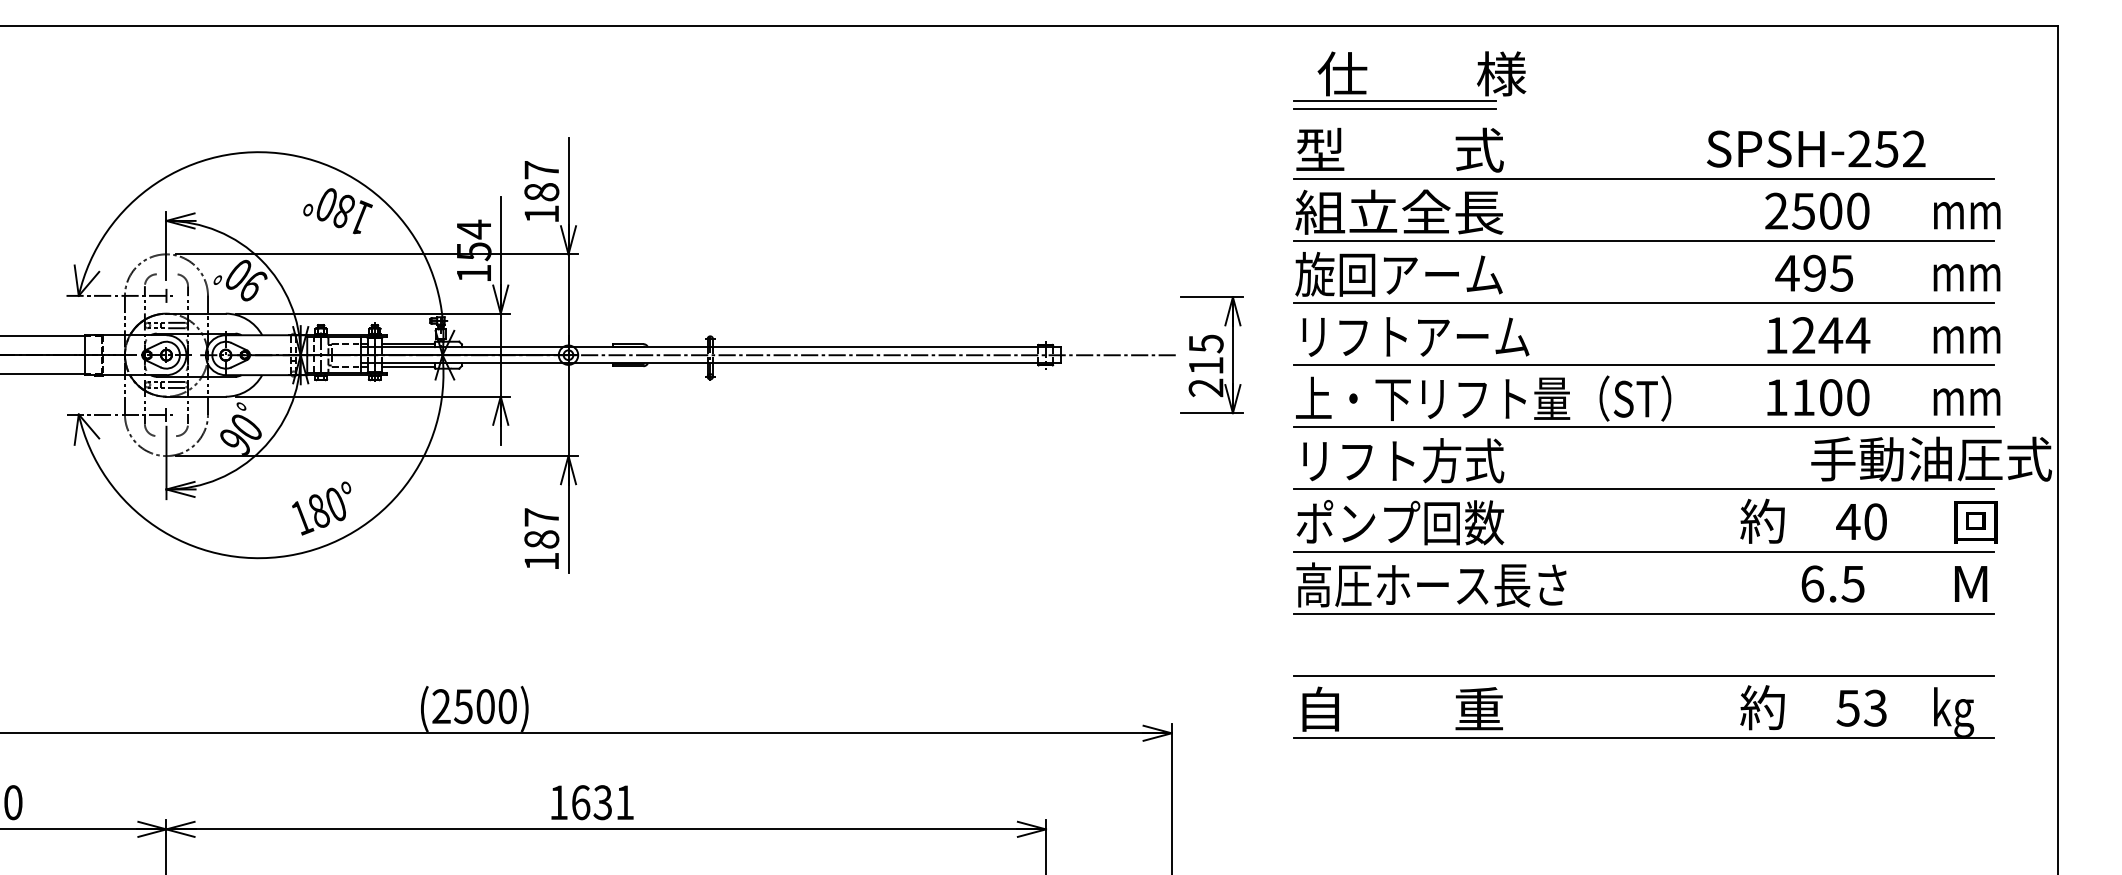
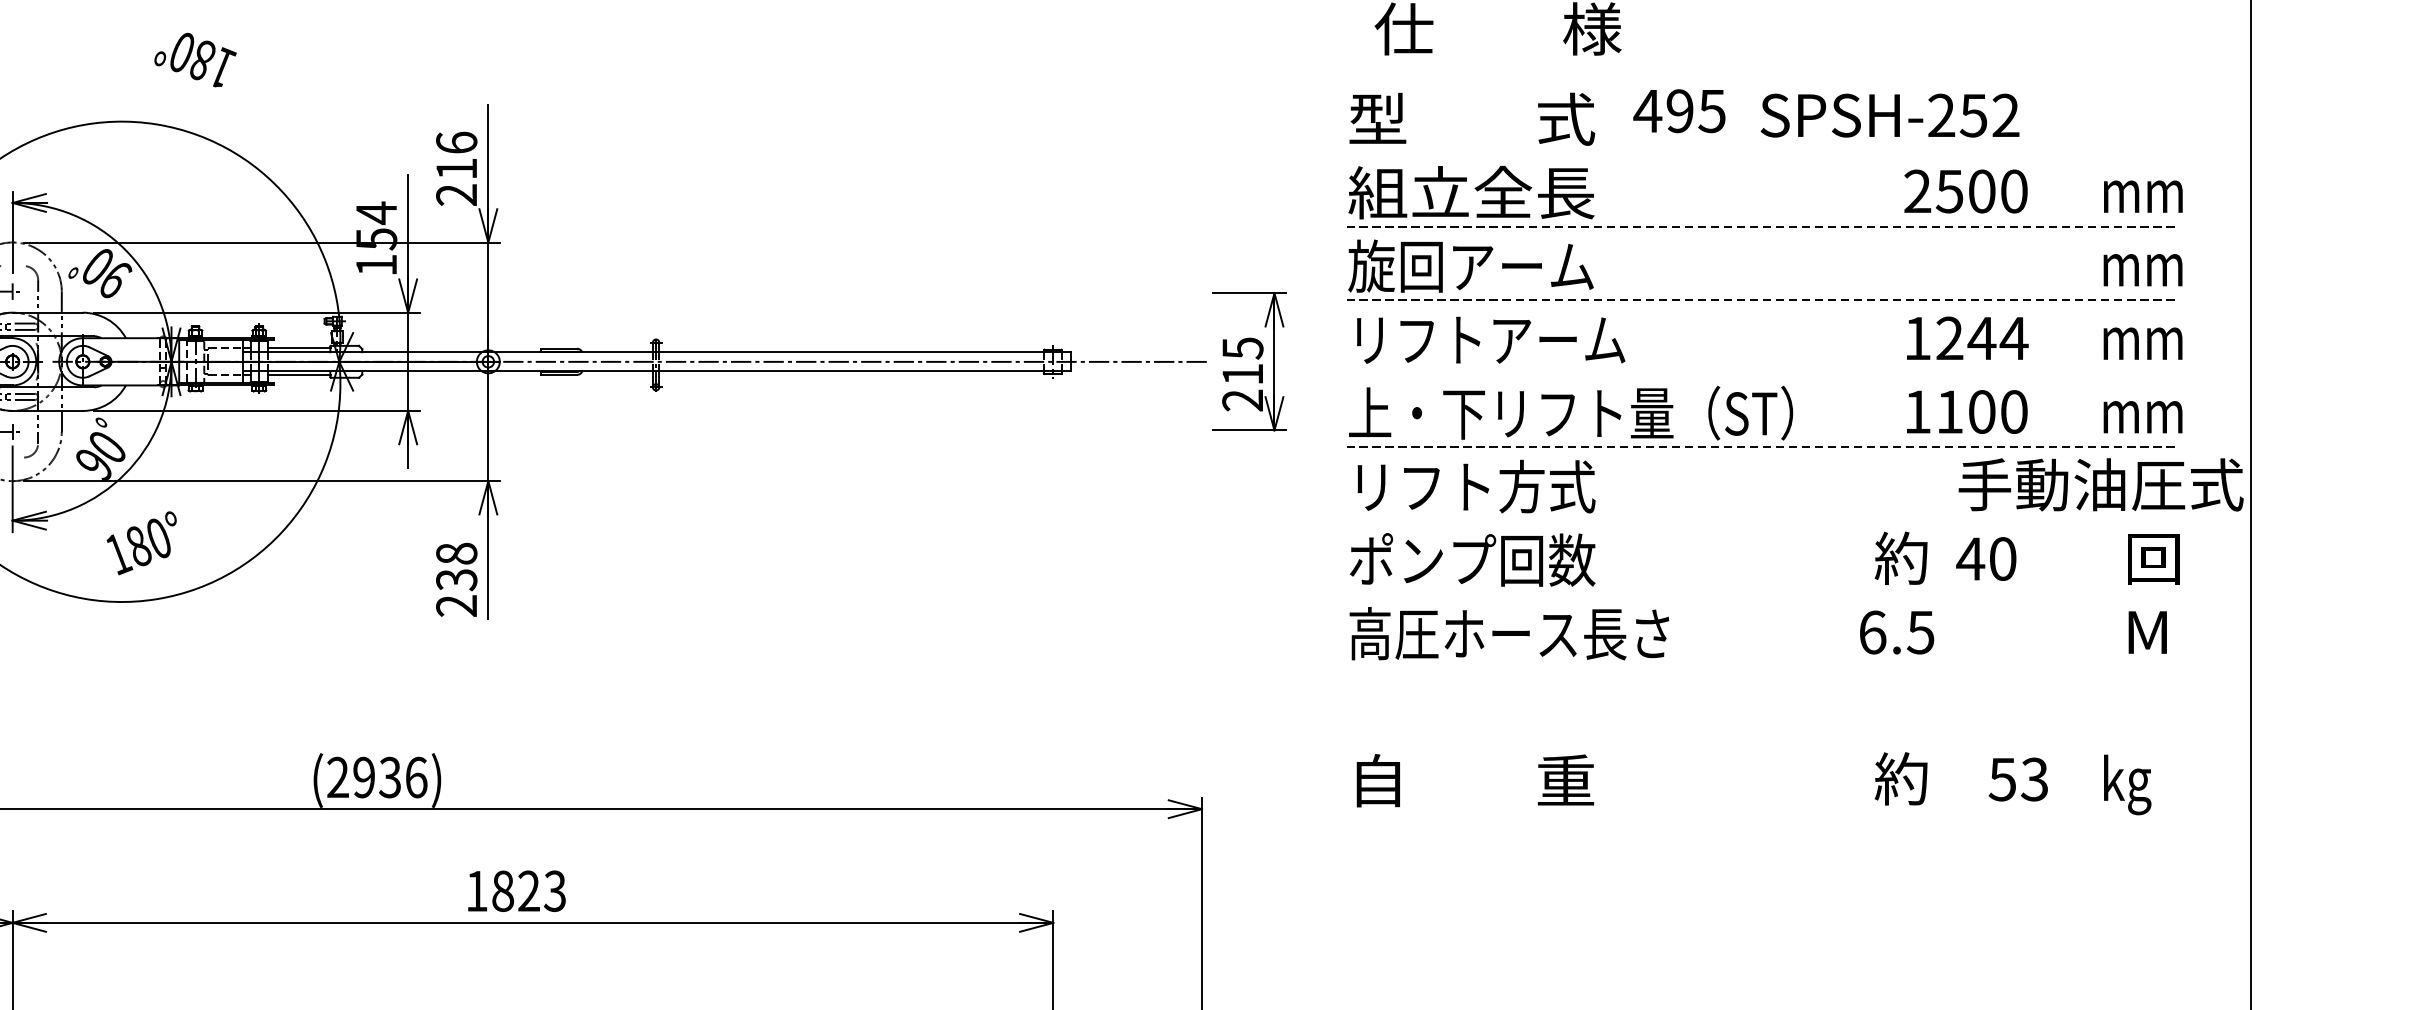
line: (1394, 101) -> (1465, 61), removed
line: (1394, 108) -> (1465, 69), removed
text: (1816, 148) -> (1890, 114), moved
line: (1643, 178) -> (1760, 152), removed
text: (541, 191) -> (456, 168), 187 -> 216
text: (337, 211) -> (194, 60), moved
line: (1643, 240) -> (1760, 226), solid -> dashed
text: (1814, 272) -> (1679, 110), moved
line: (1643, 303) -> (1760, 300), solid -> dashed
line: (1643, 365) -> (1760, 374), removed
line: (1643, 427) -> (1760, 447), solid -> dashed
line: (1643, 489) -> (1760, 520), removed
text: (321, 508) -> (141, 543), moved
text: (1861, 521) -> (1986, 558), moved
text: (541, 539) -> (456, 579), 187 -> 238
line: (1643, 551) -> (1760, 594), removed
text: (1832, 583) -> (1896, 631), moved
line: (1643, 613) -> (1760, 667), removed
line: (1643, 675) -> (1760, 740), removed
text: (485, 706) -> (390, 777), (2500) -> (2936)
line: (1643, 737) -> (1760, 814), removed
text: (602, 802) -> (528, 891), 1631 -> 1823

